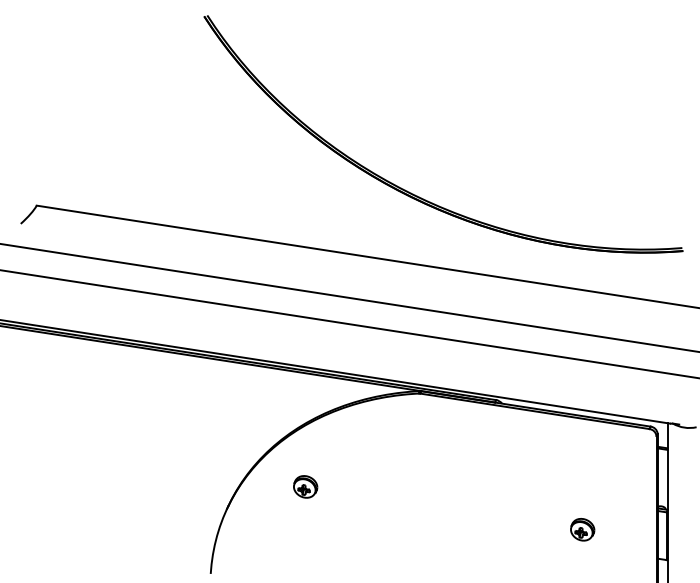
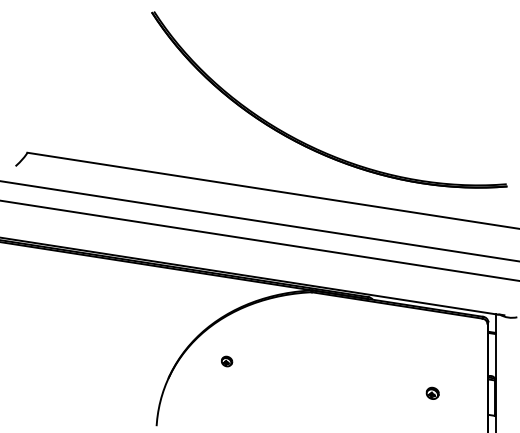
part: (304, 486) -> (226, 361), size x0.6
part: (582, 529) -> (432, 393), size x0.7

